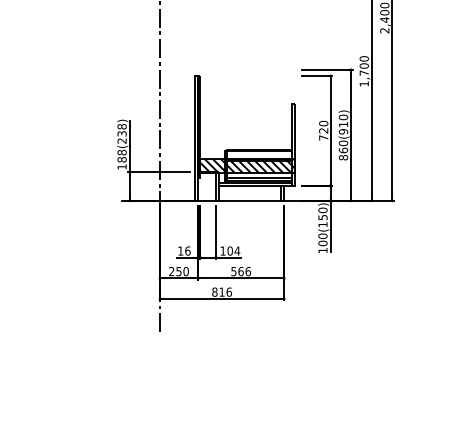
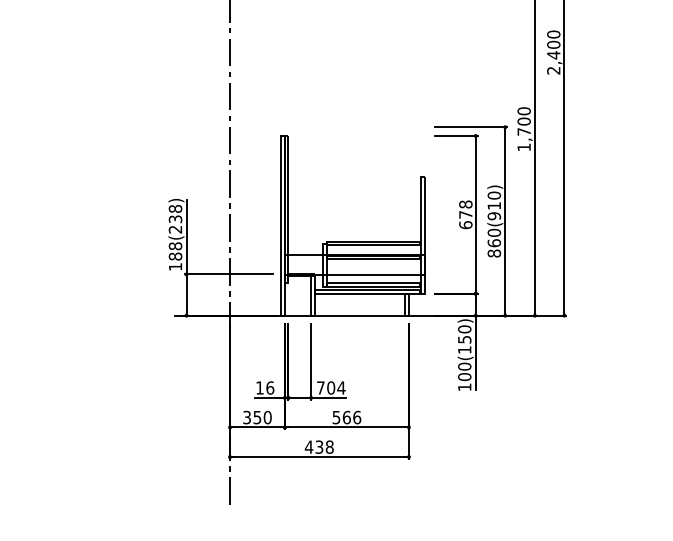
text: (323, 130) -> (465, 214), 720 -> 678
hatch: (246, 165) -> (354, 264), removed
text: (222, 250) -> (320, 387), 104 -> 704
text: (171, 271) -> (246, 417), 250 -> 350
text: (221, 291) -> (318, 446), 816 -> 438

